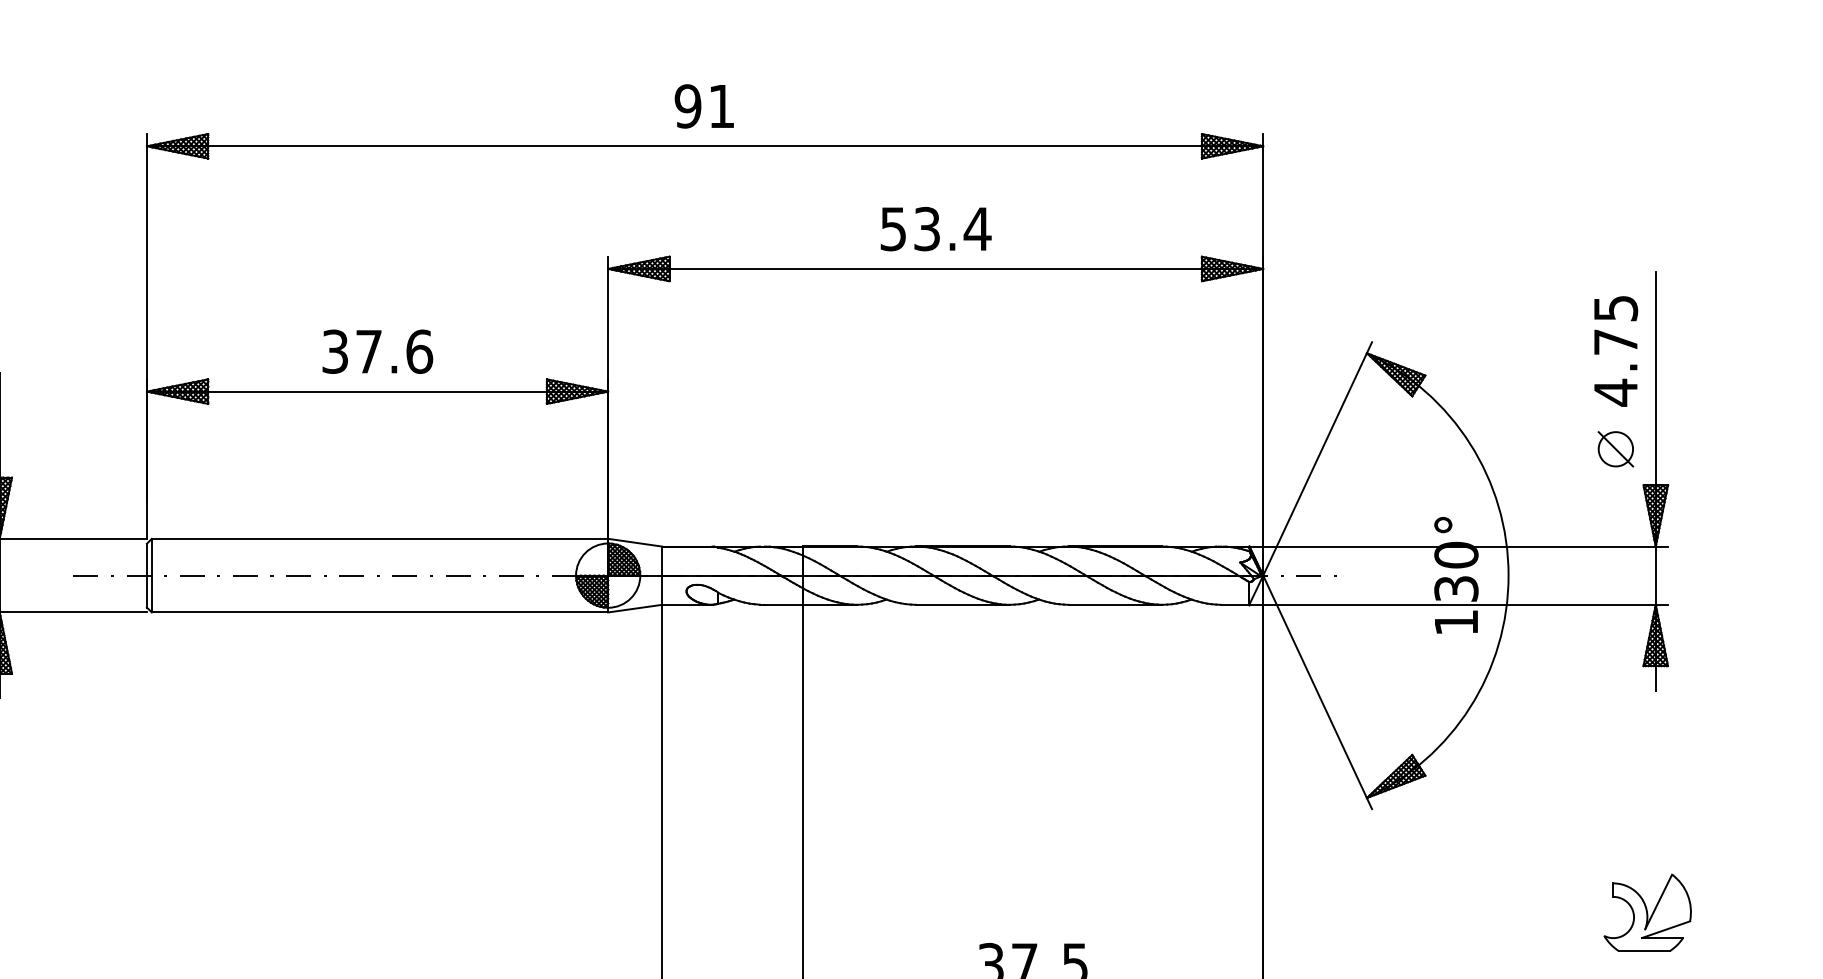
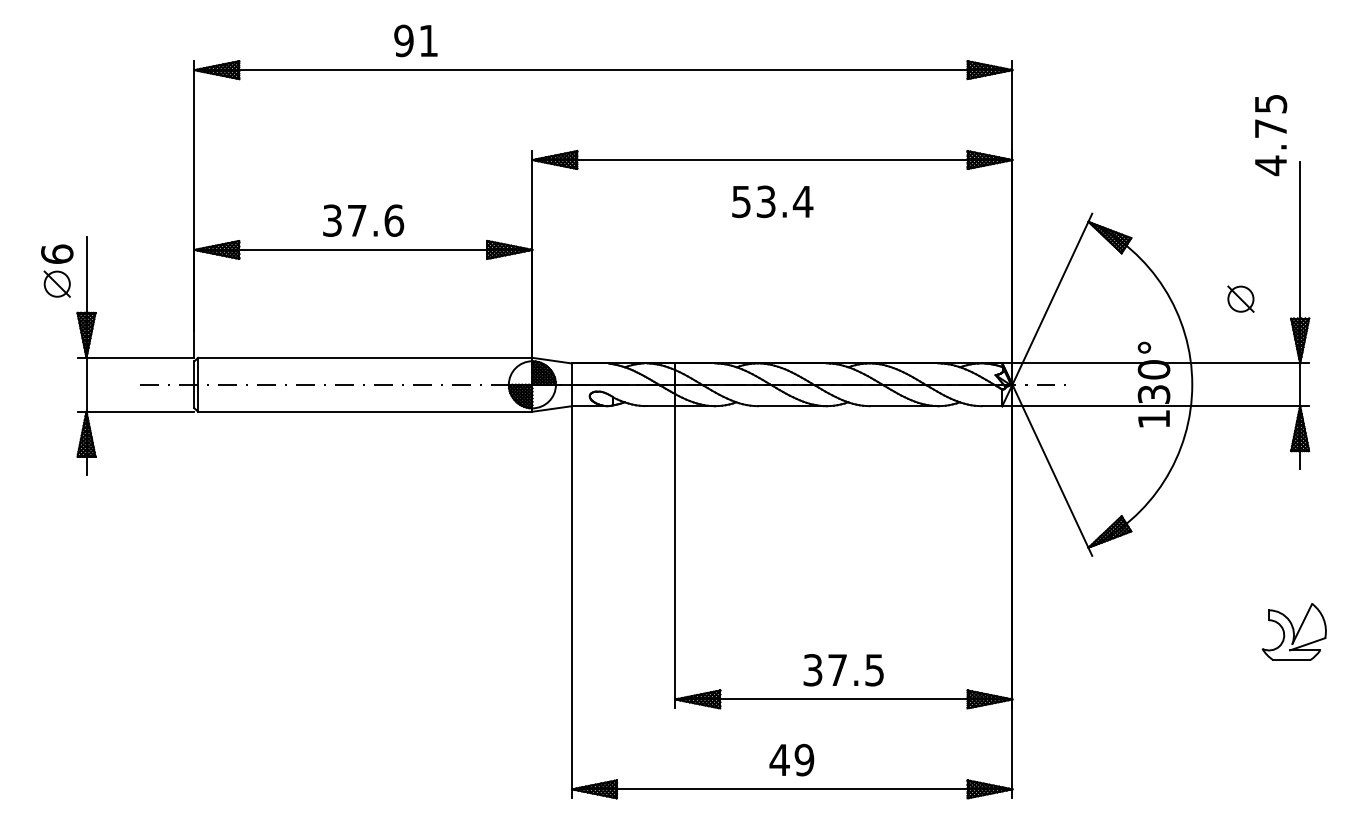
text: (703, 105) -> (415, 40), moved
text: (935, 228) -> (772, 201), moved
text: (1616, 351) -> (1271, 135), moved
part: (1615, 448) -> (1240, 298), moved

